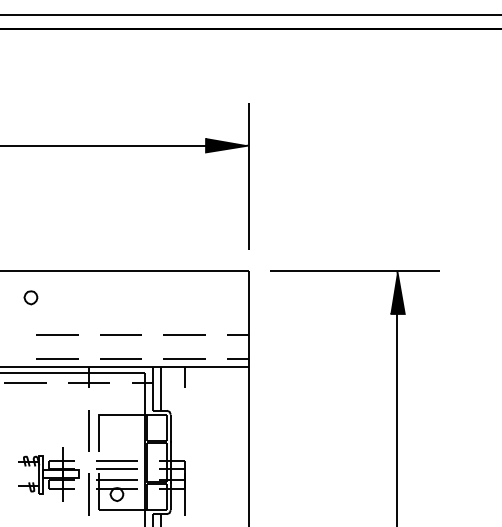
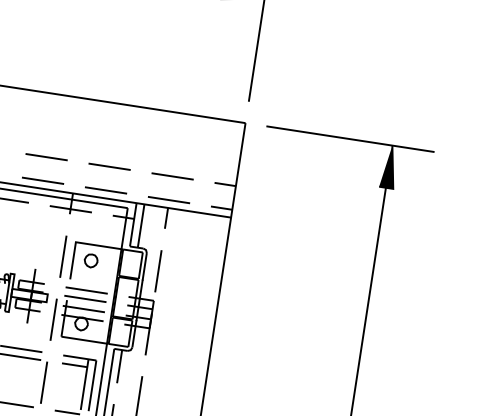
part: (30, 297) -> (90, 260), moved
line: (184, 430) -> (157, 270), added

